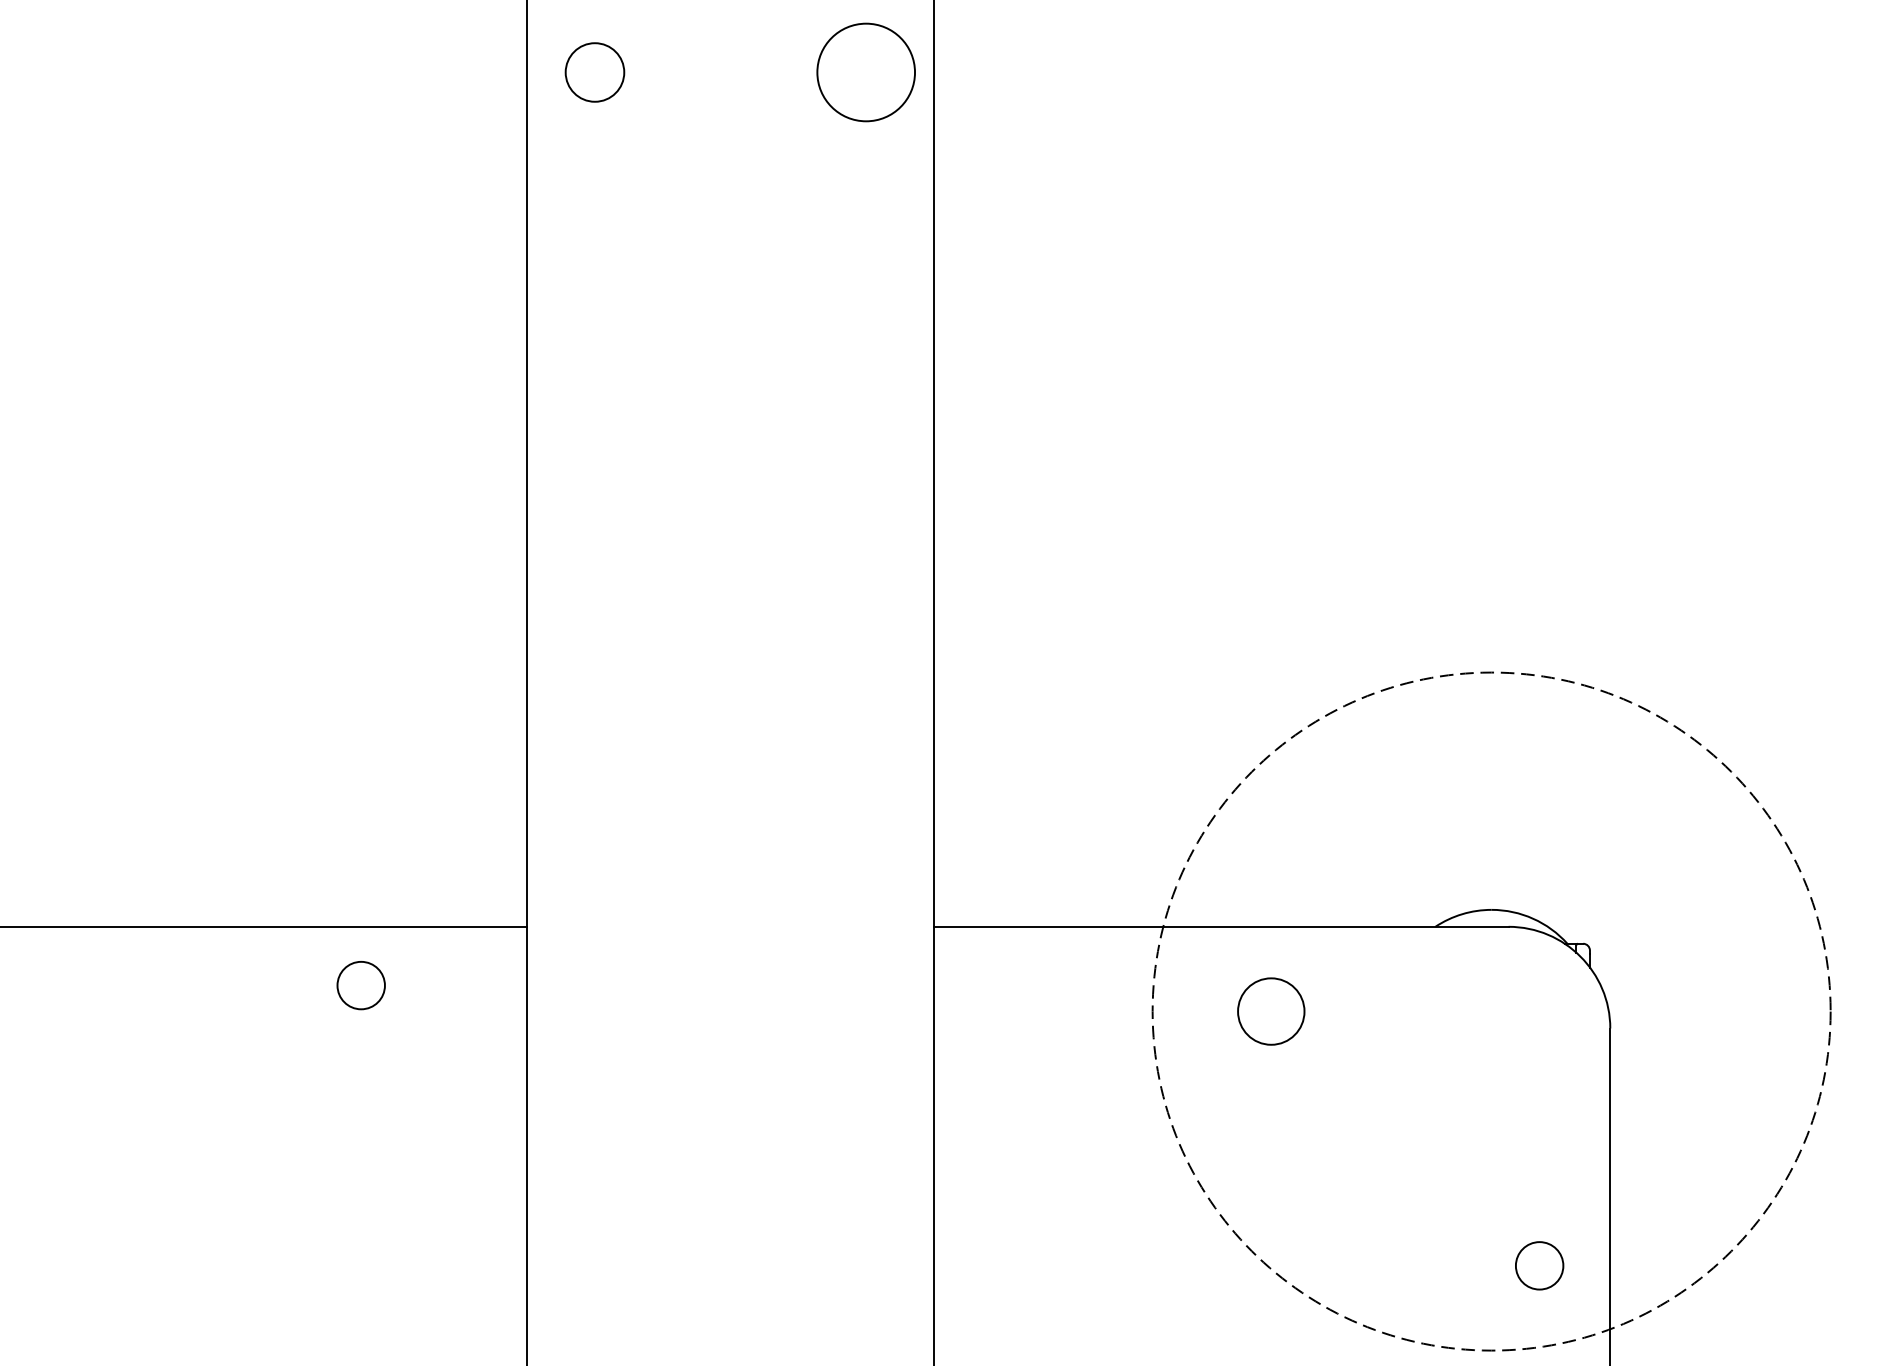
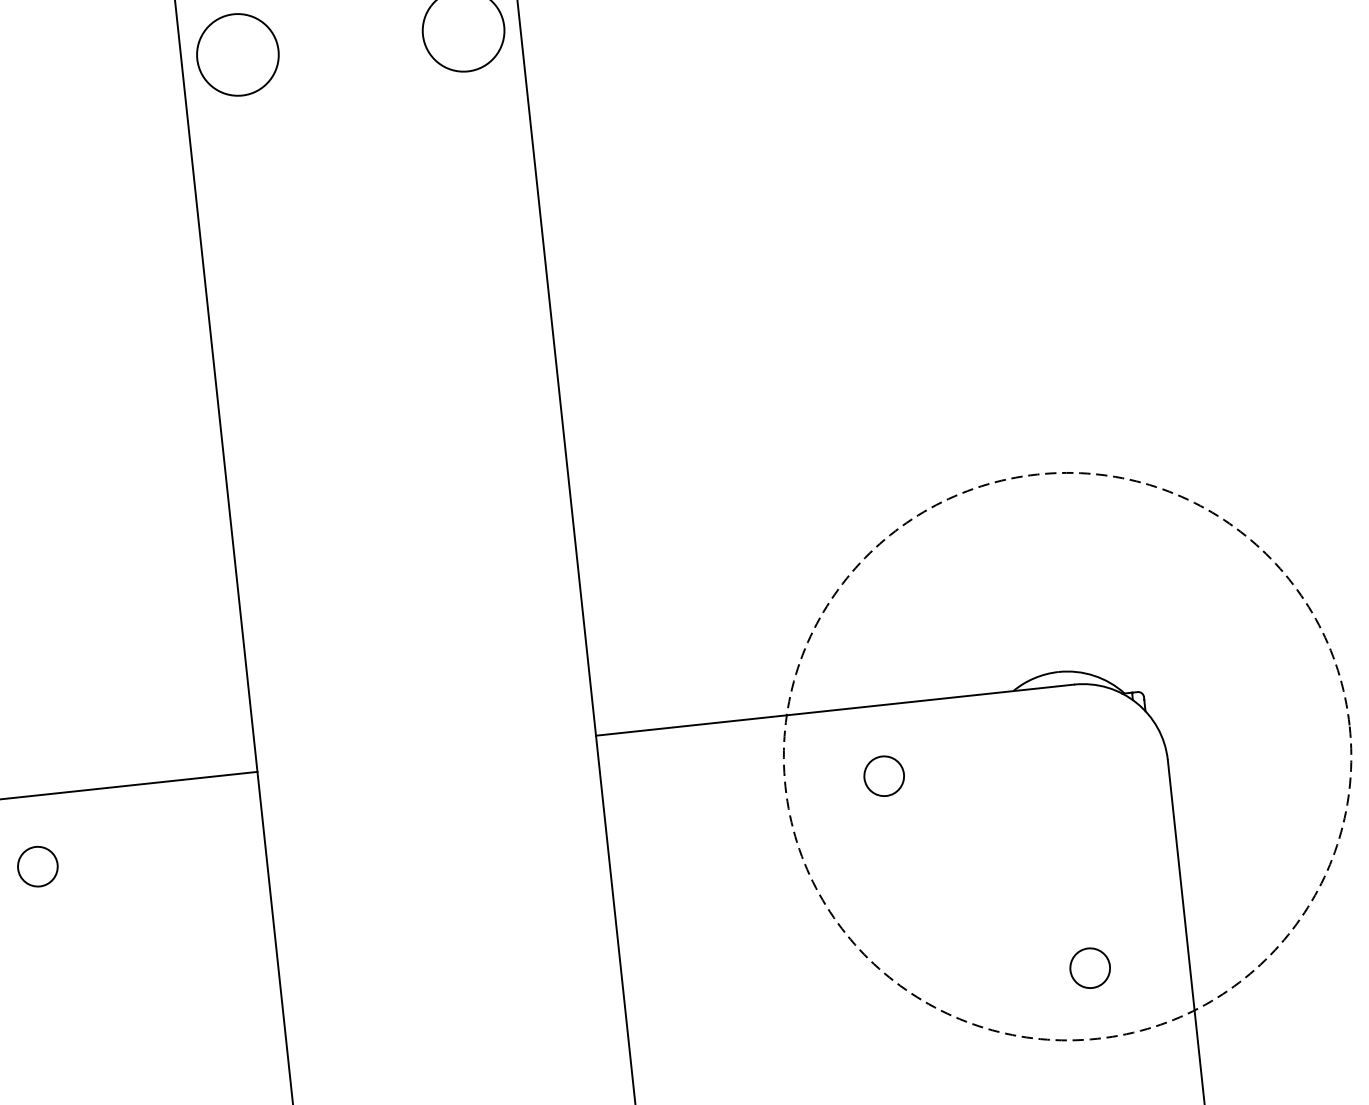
circle: (594, 72) -> (237, 54), size x1.67
circle: (360, 985) -> (37, 866), moved
circle: (1271, 1011) -> (884, 776), size x0.71
circle: (1539, 1265) -> (1090, 967), moved

